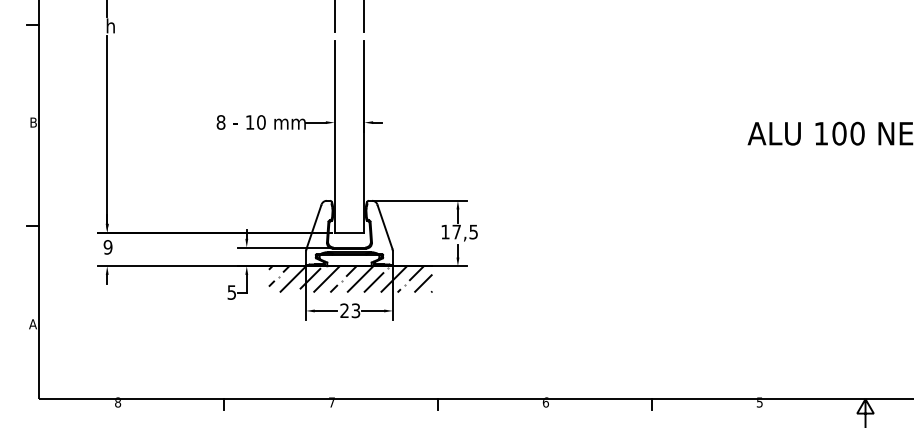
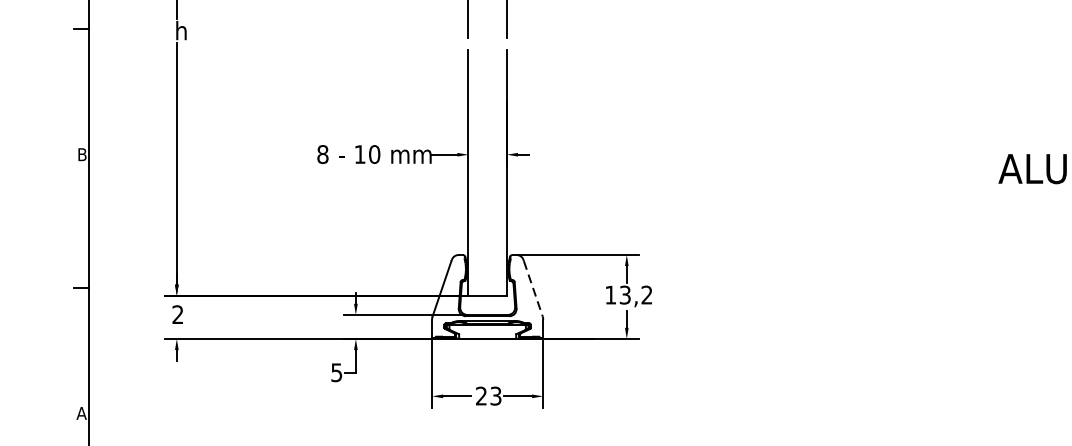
line: (385, 227) -> (533, 289), solid -> dashed
text: (464, 231) -> (635, 294), 17,5 -> 13,2
text: (107, 247) -> (177, 314), 9 -> 2
hatch: (350, 279) -> (488, 355), removed

